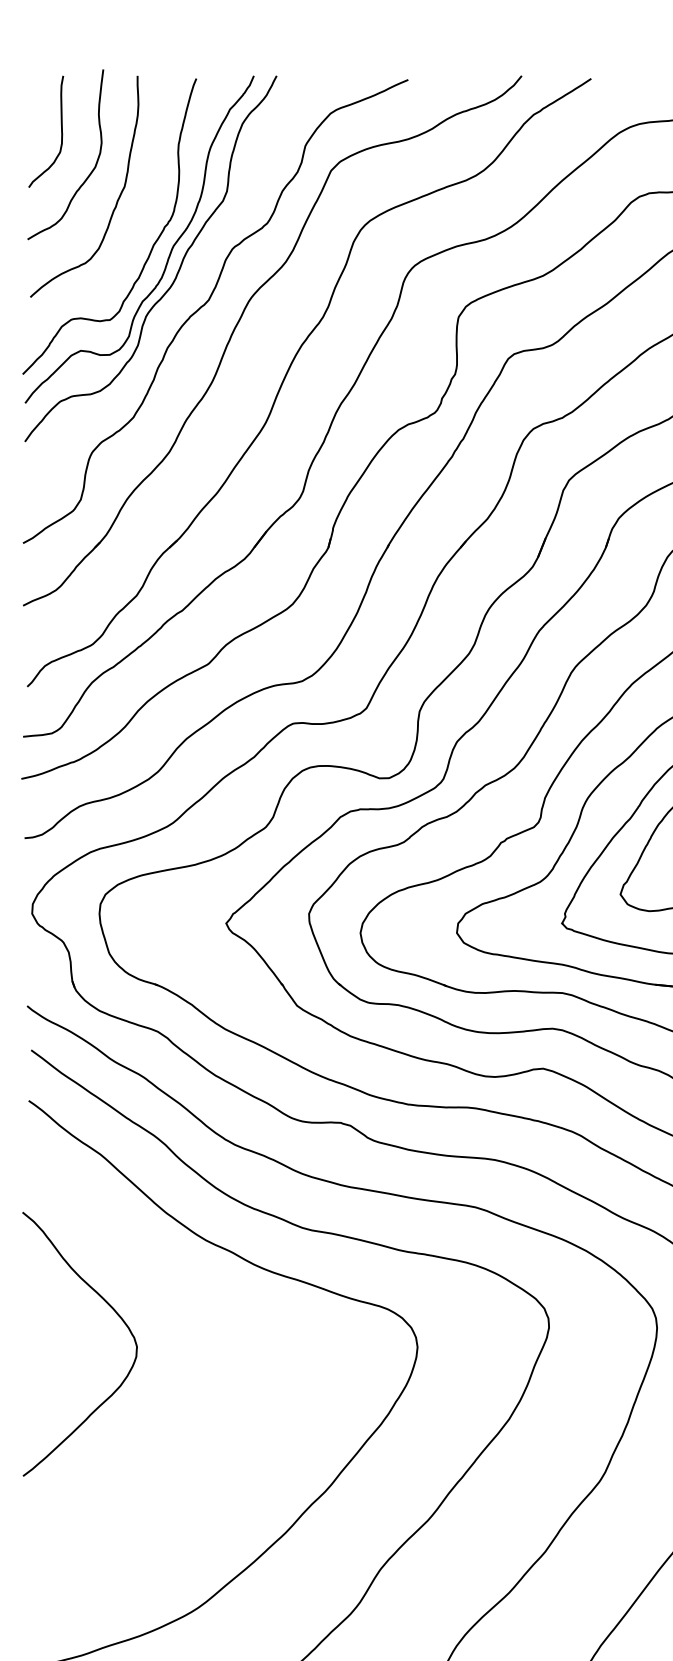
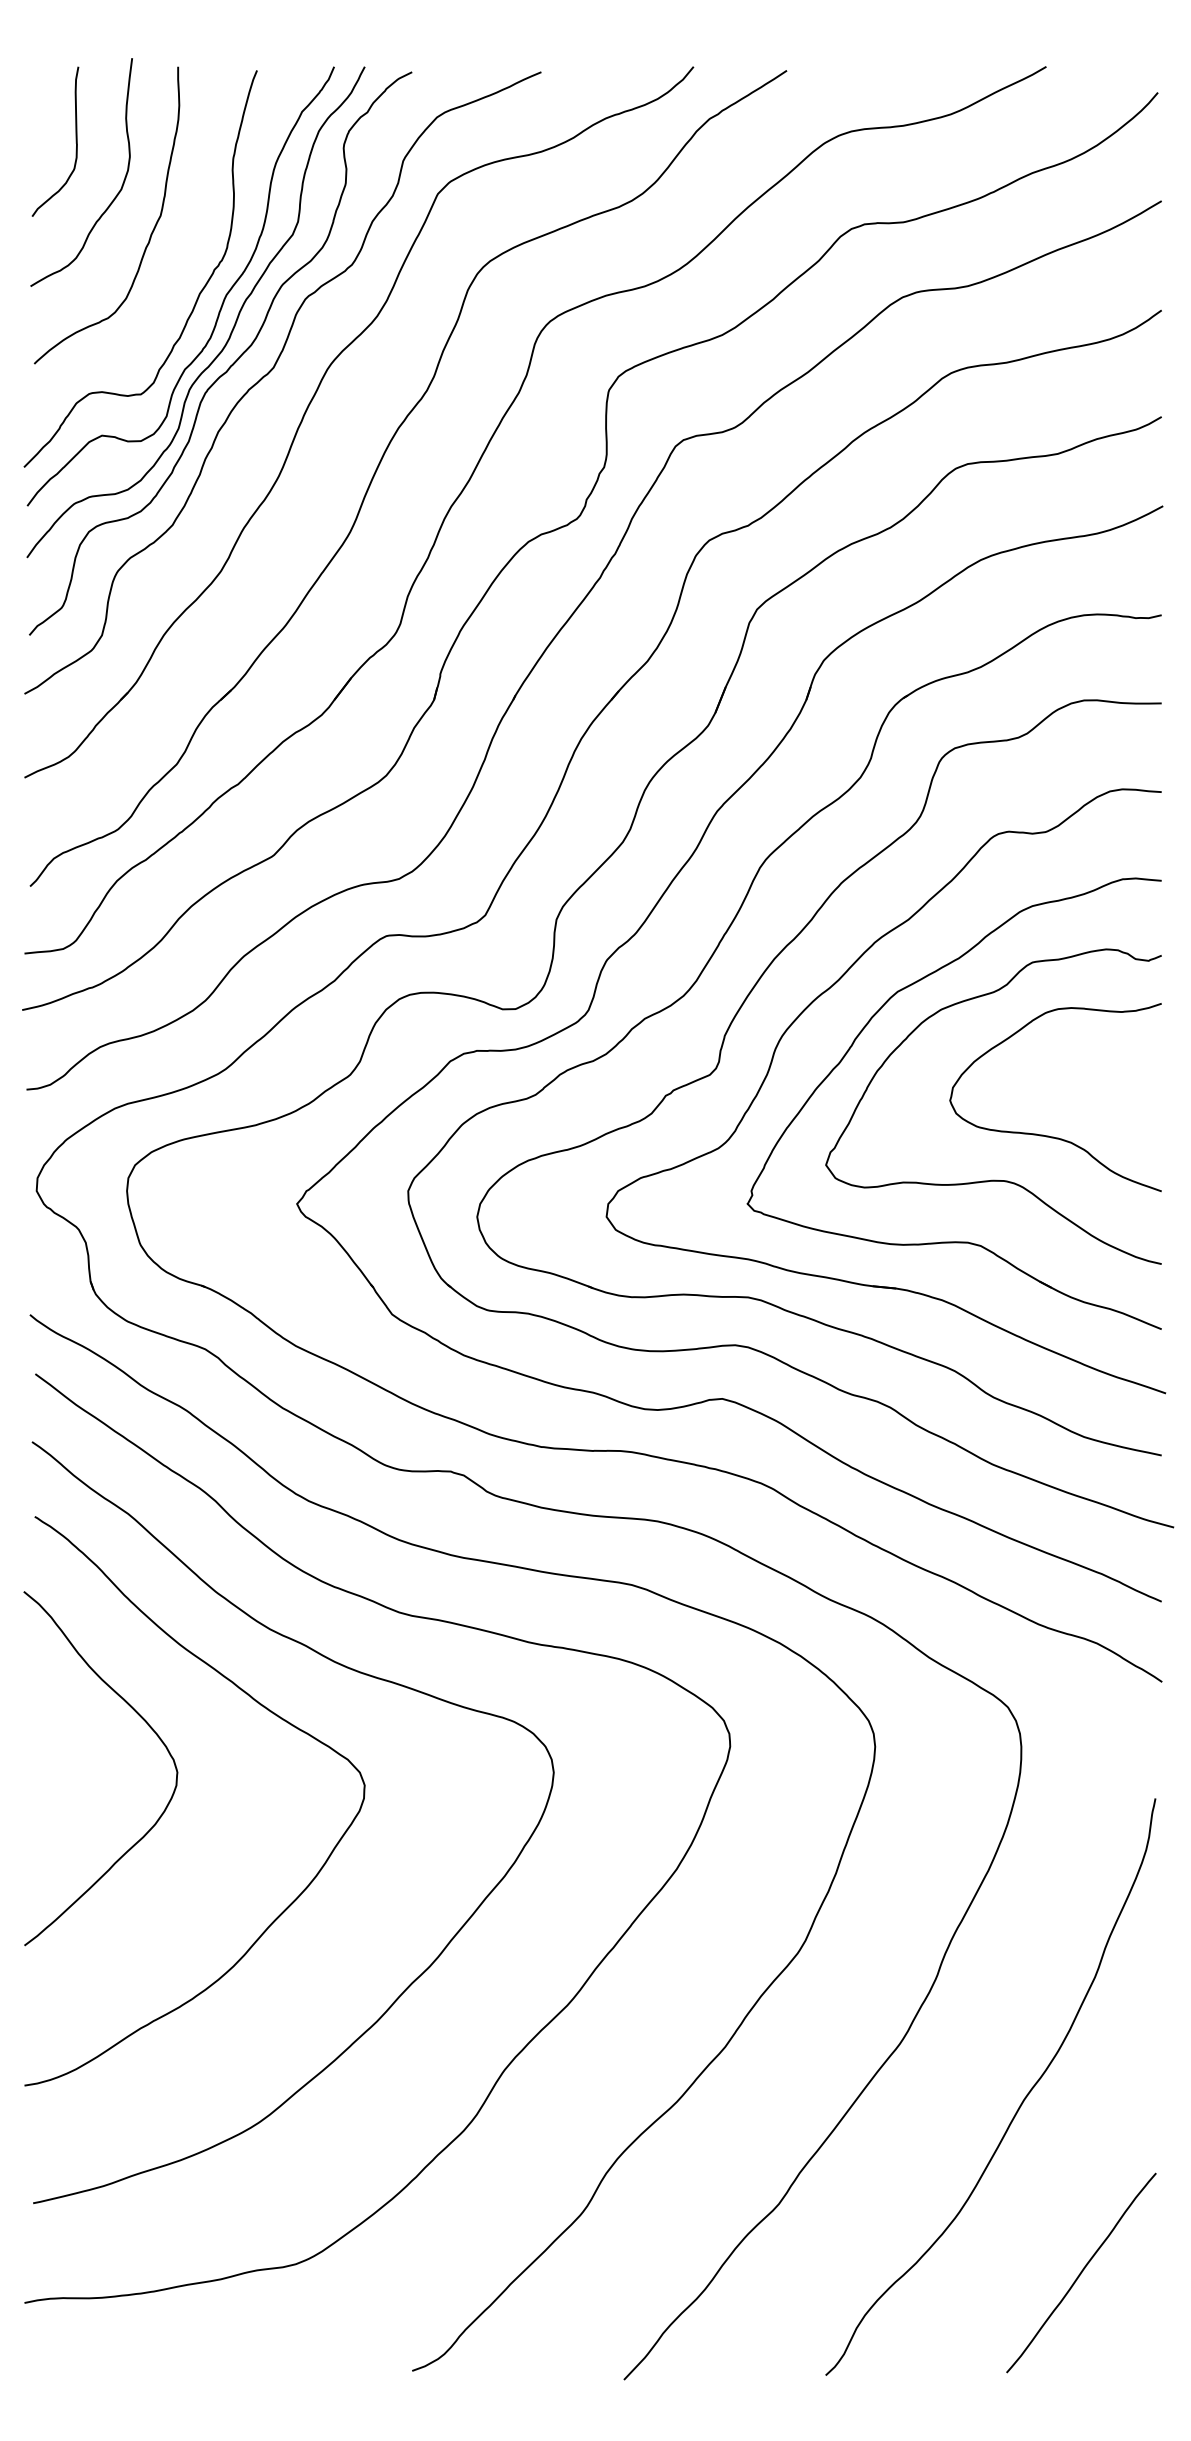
curve: (177, 297) -> (231, 364), added
curve: (198, 1297) -> (260, 1705), added

